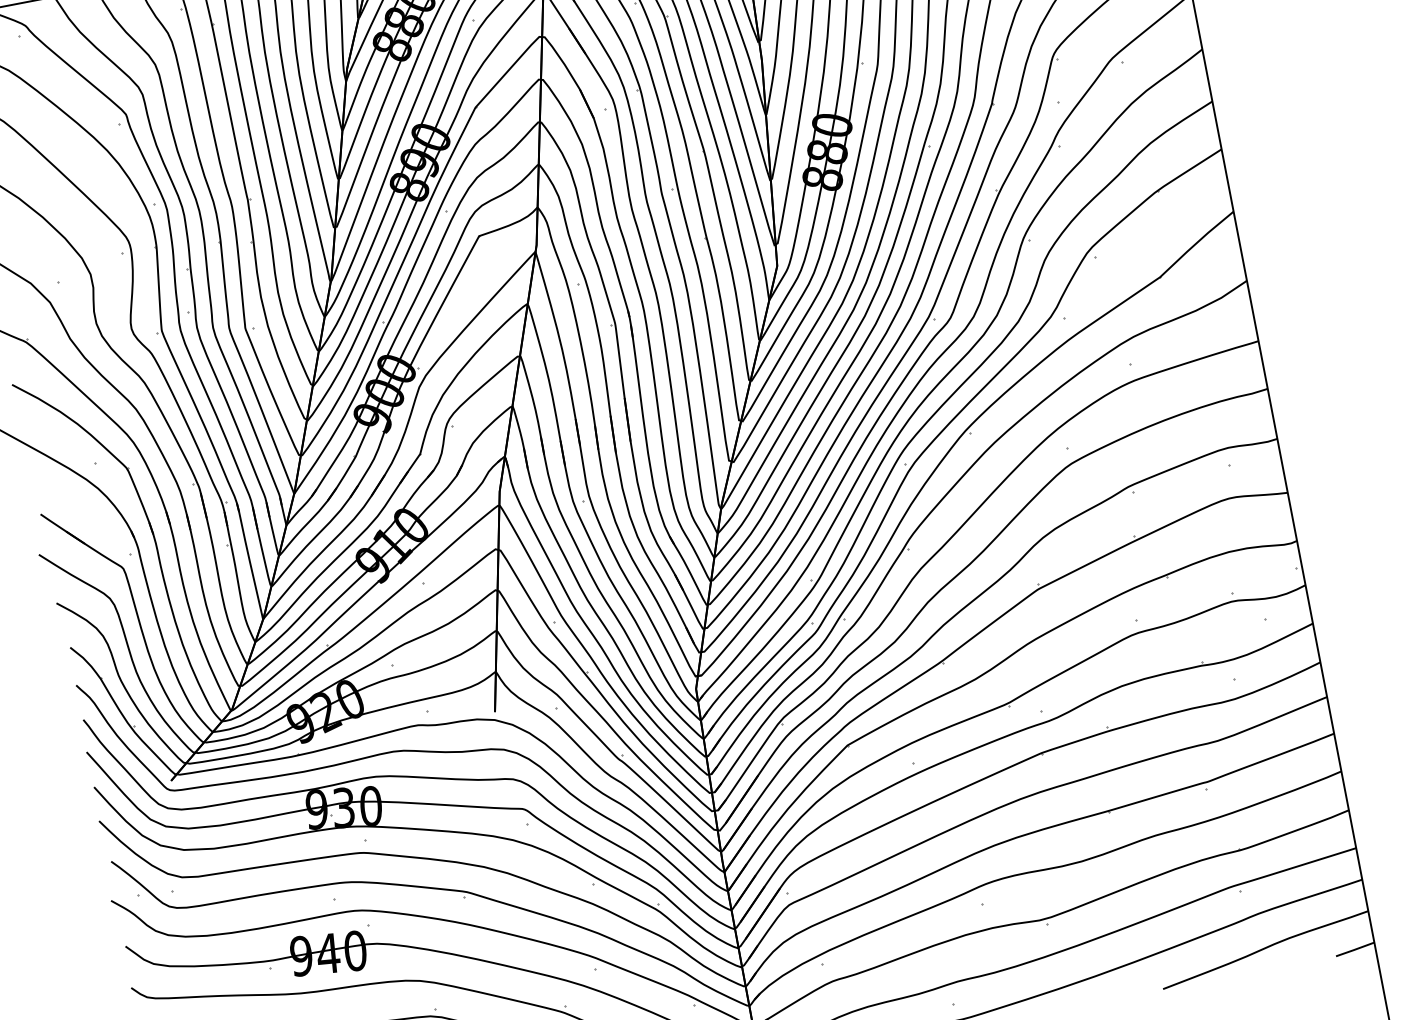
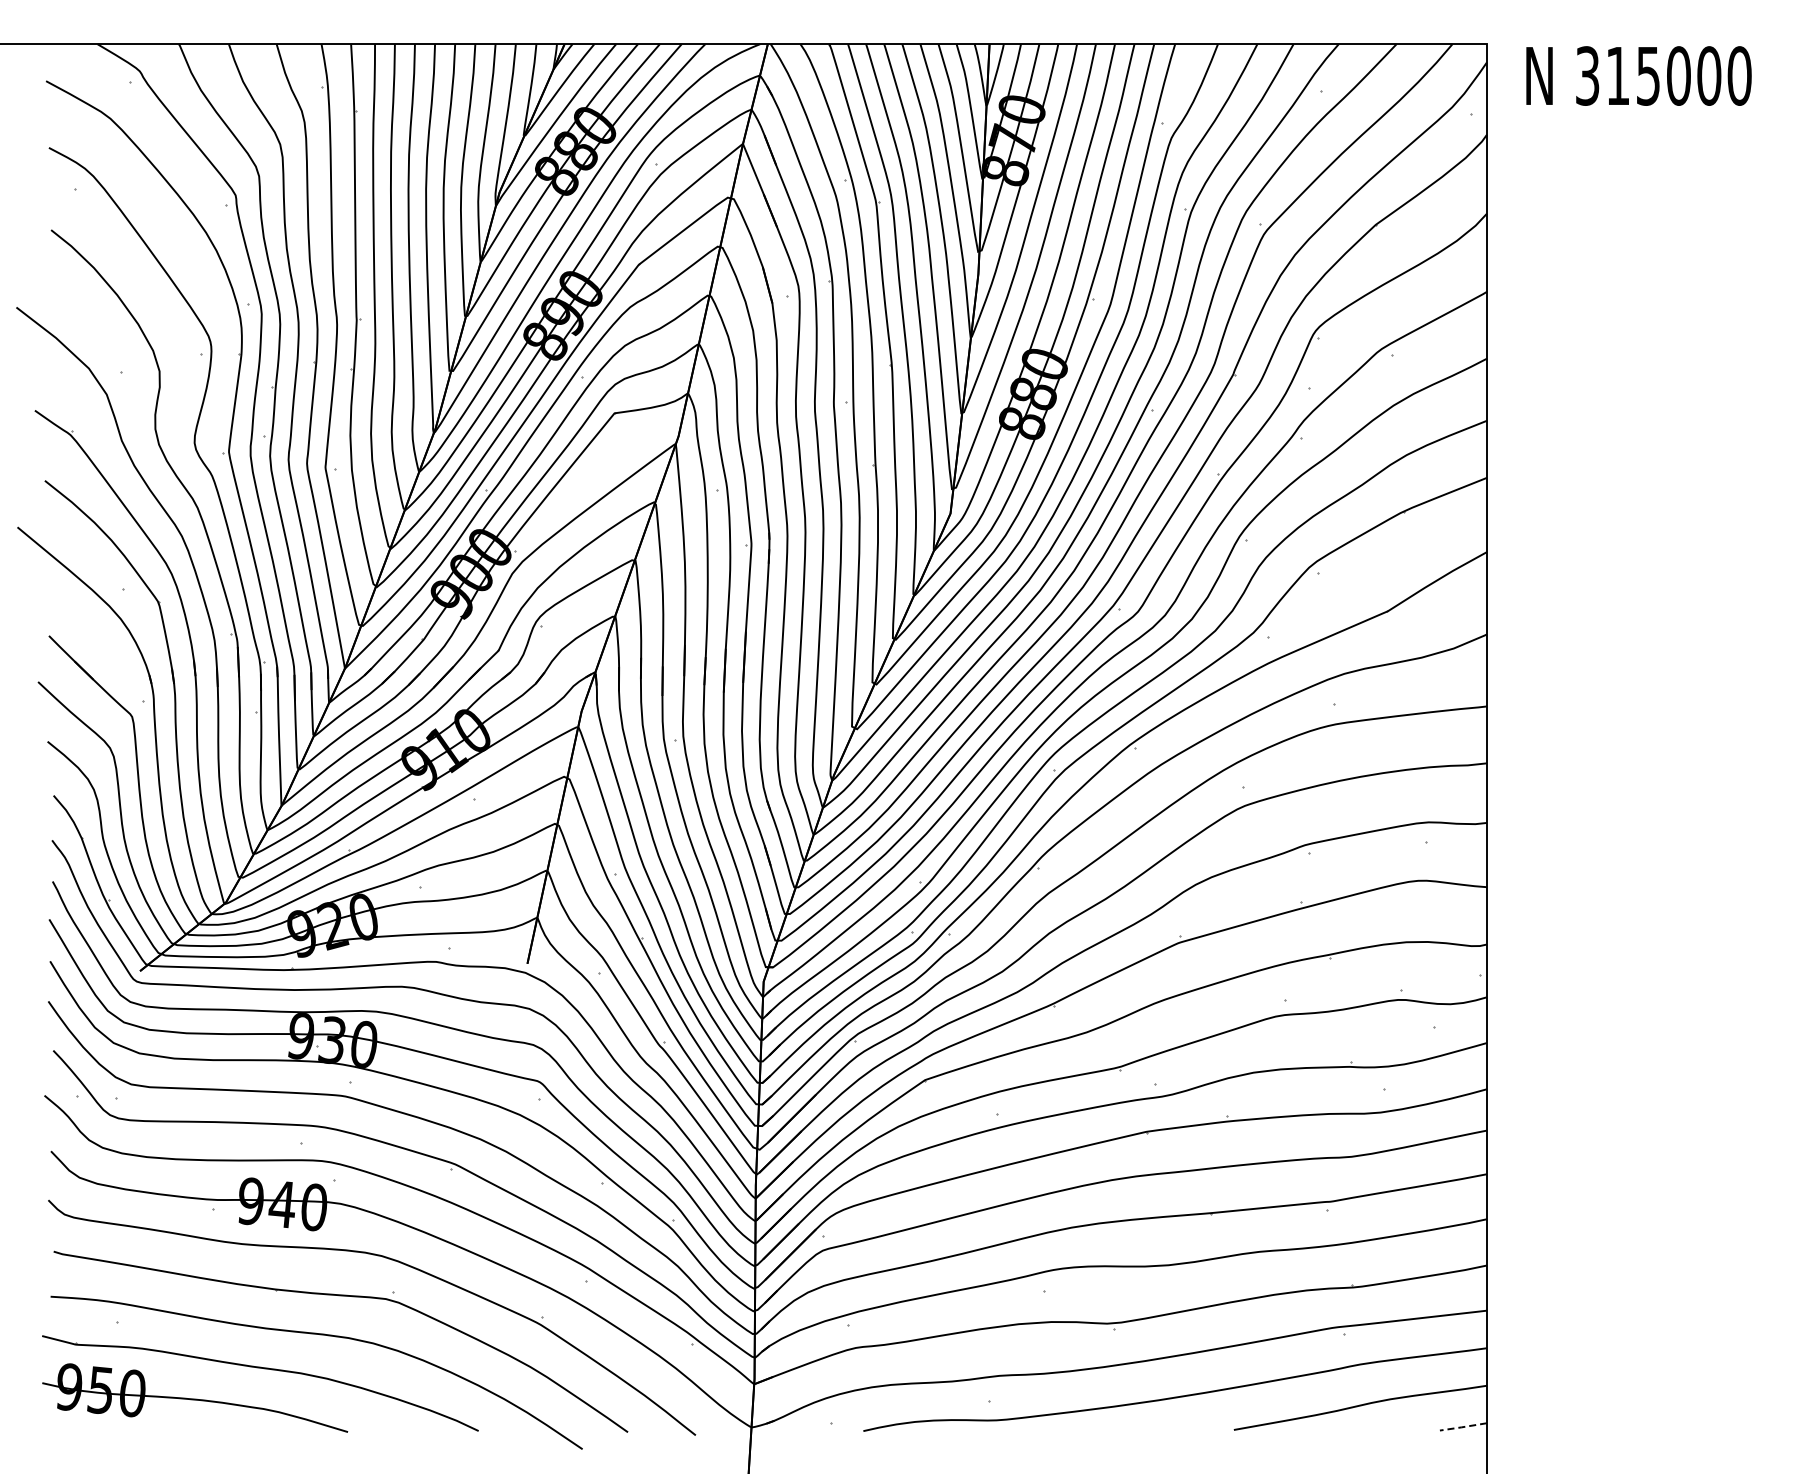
line: (1354, 950) -> (1462, 1427), solid -> dashed

